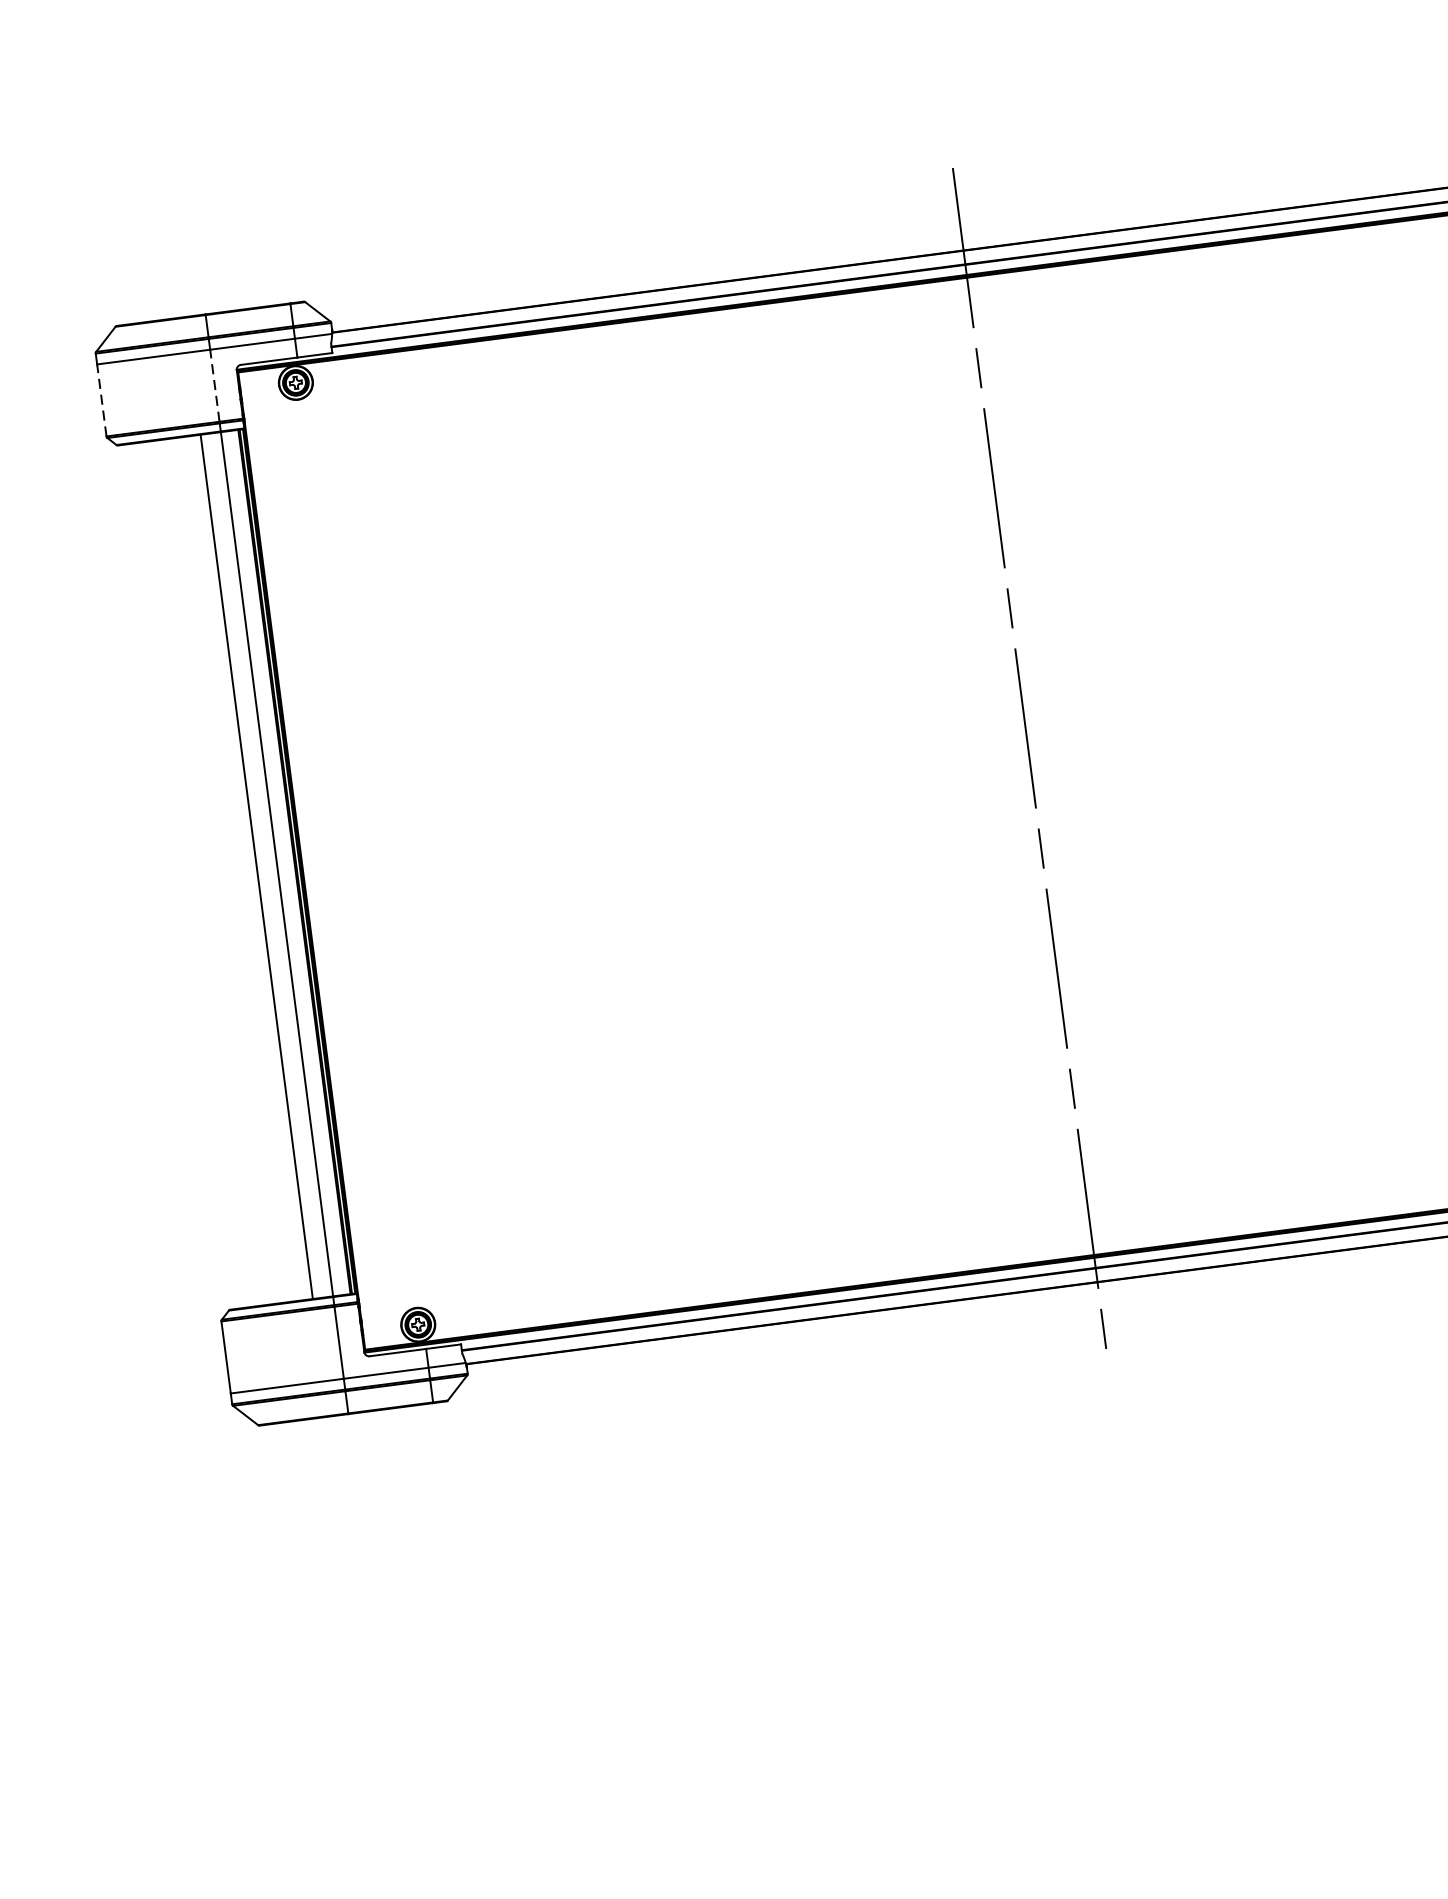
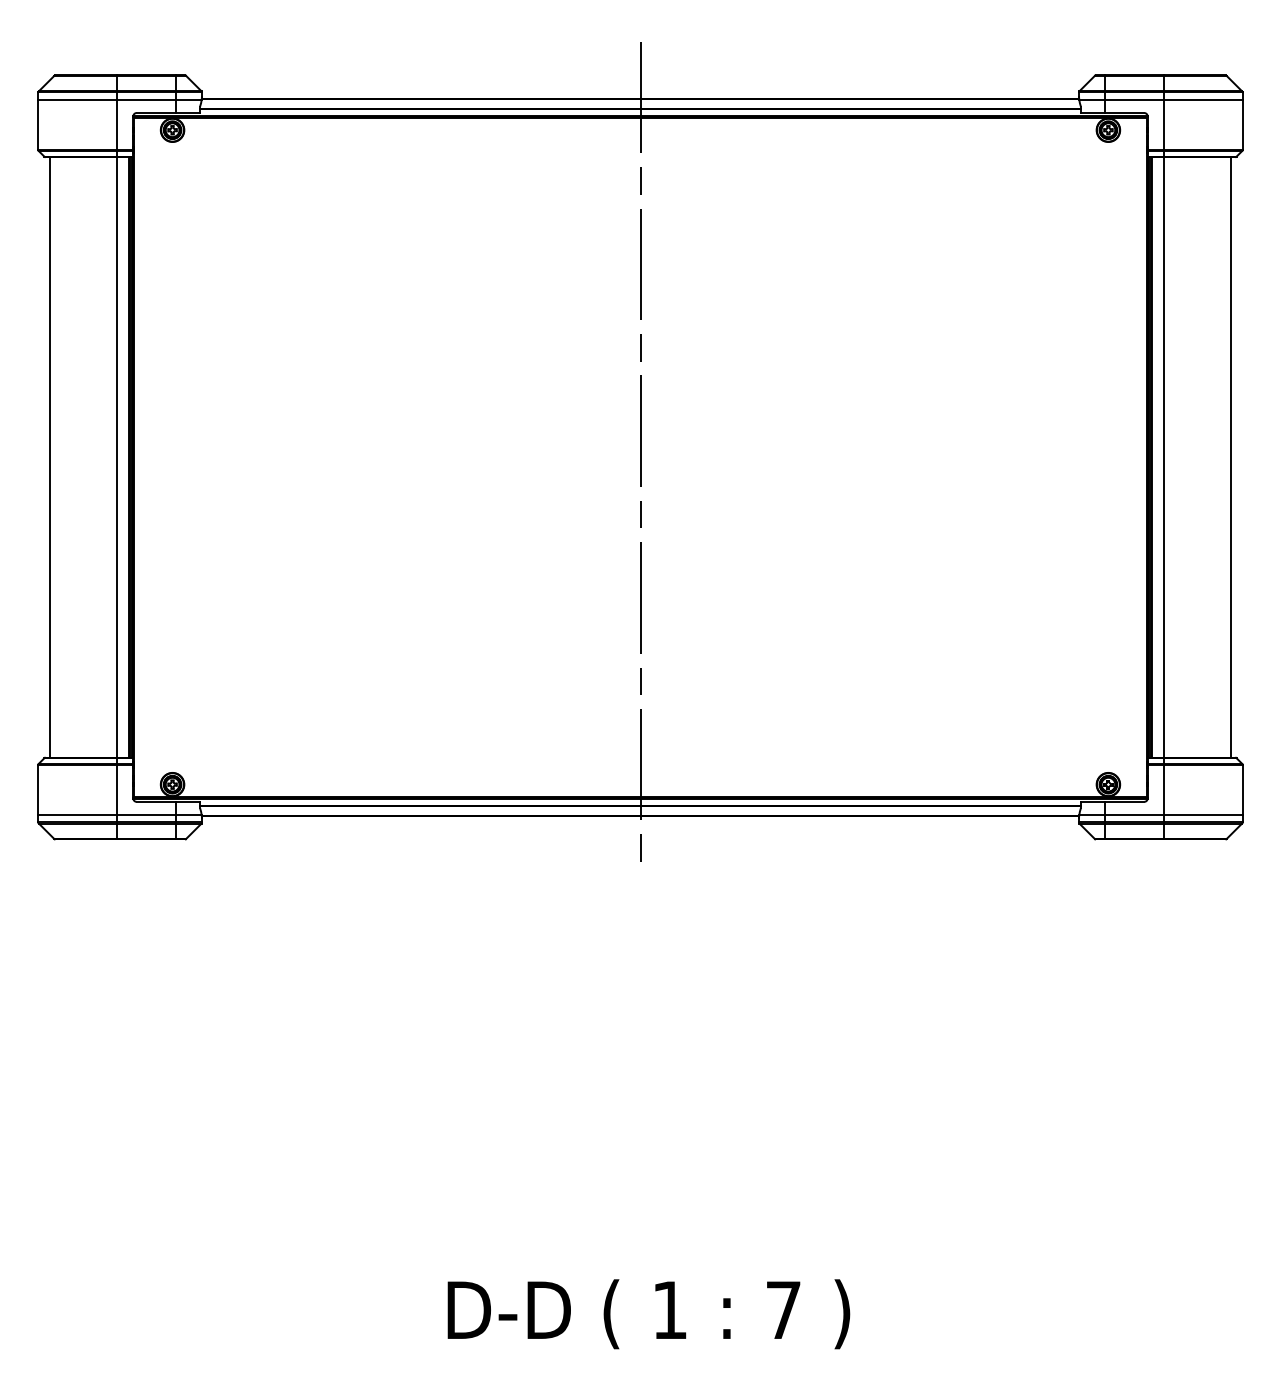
line: (214, 385) -> (116, 124), dashed -> solid
line: (101, 399) -> (38, 124), dashed -> solid
line: (256, 867) -> (49, 457), moved

